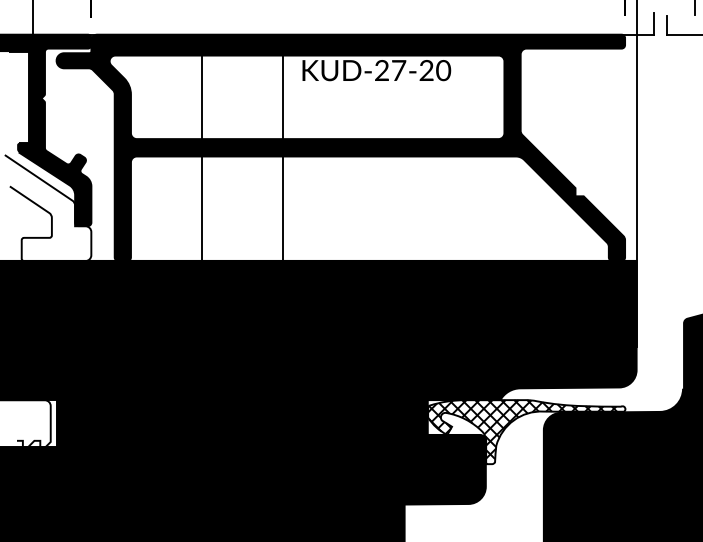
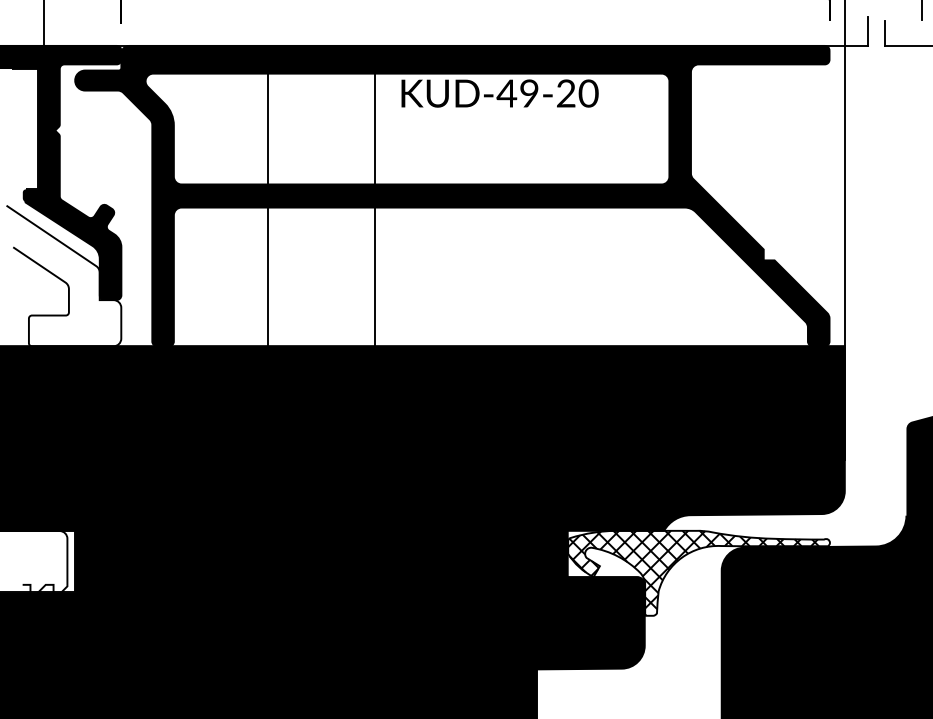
text: (390, 70) -> (518, 93), KUD-27-20 -> KUD-49-20

